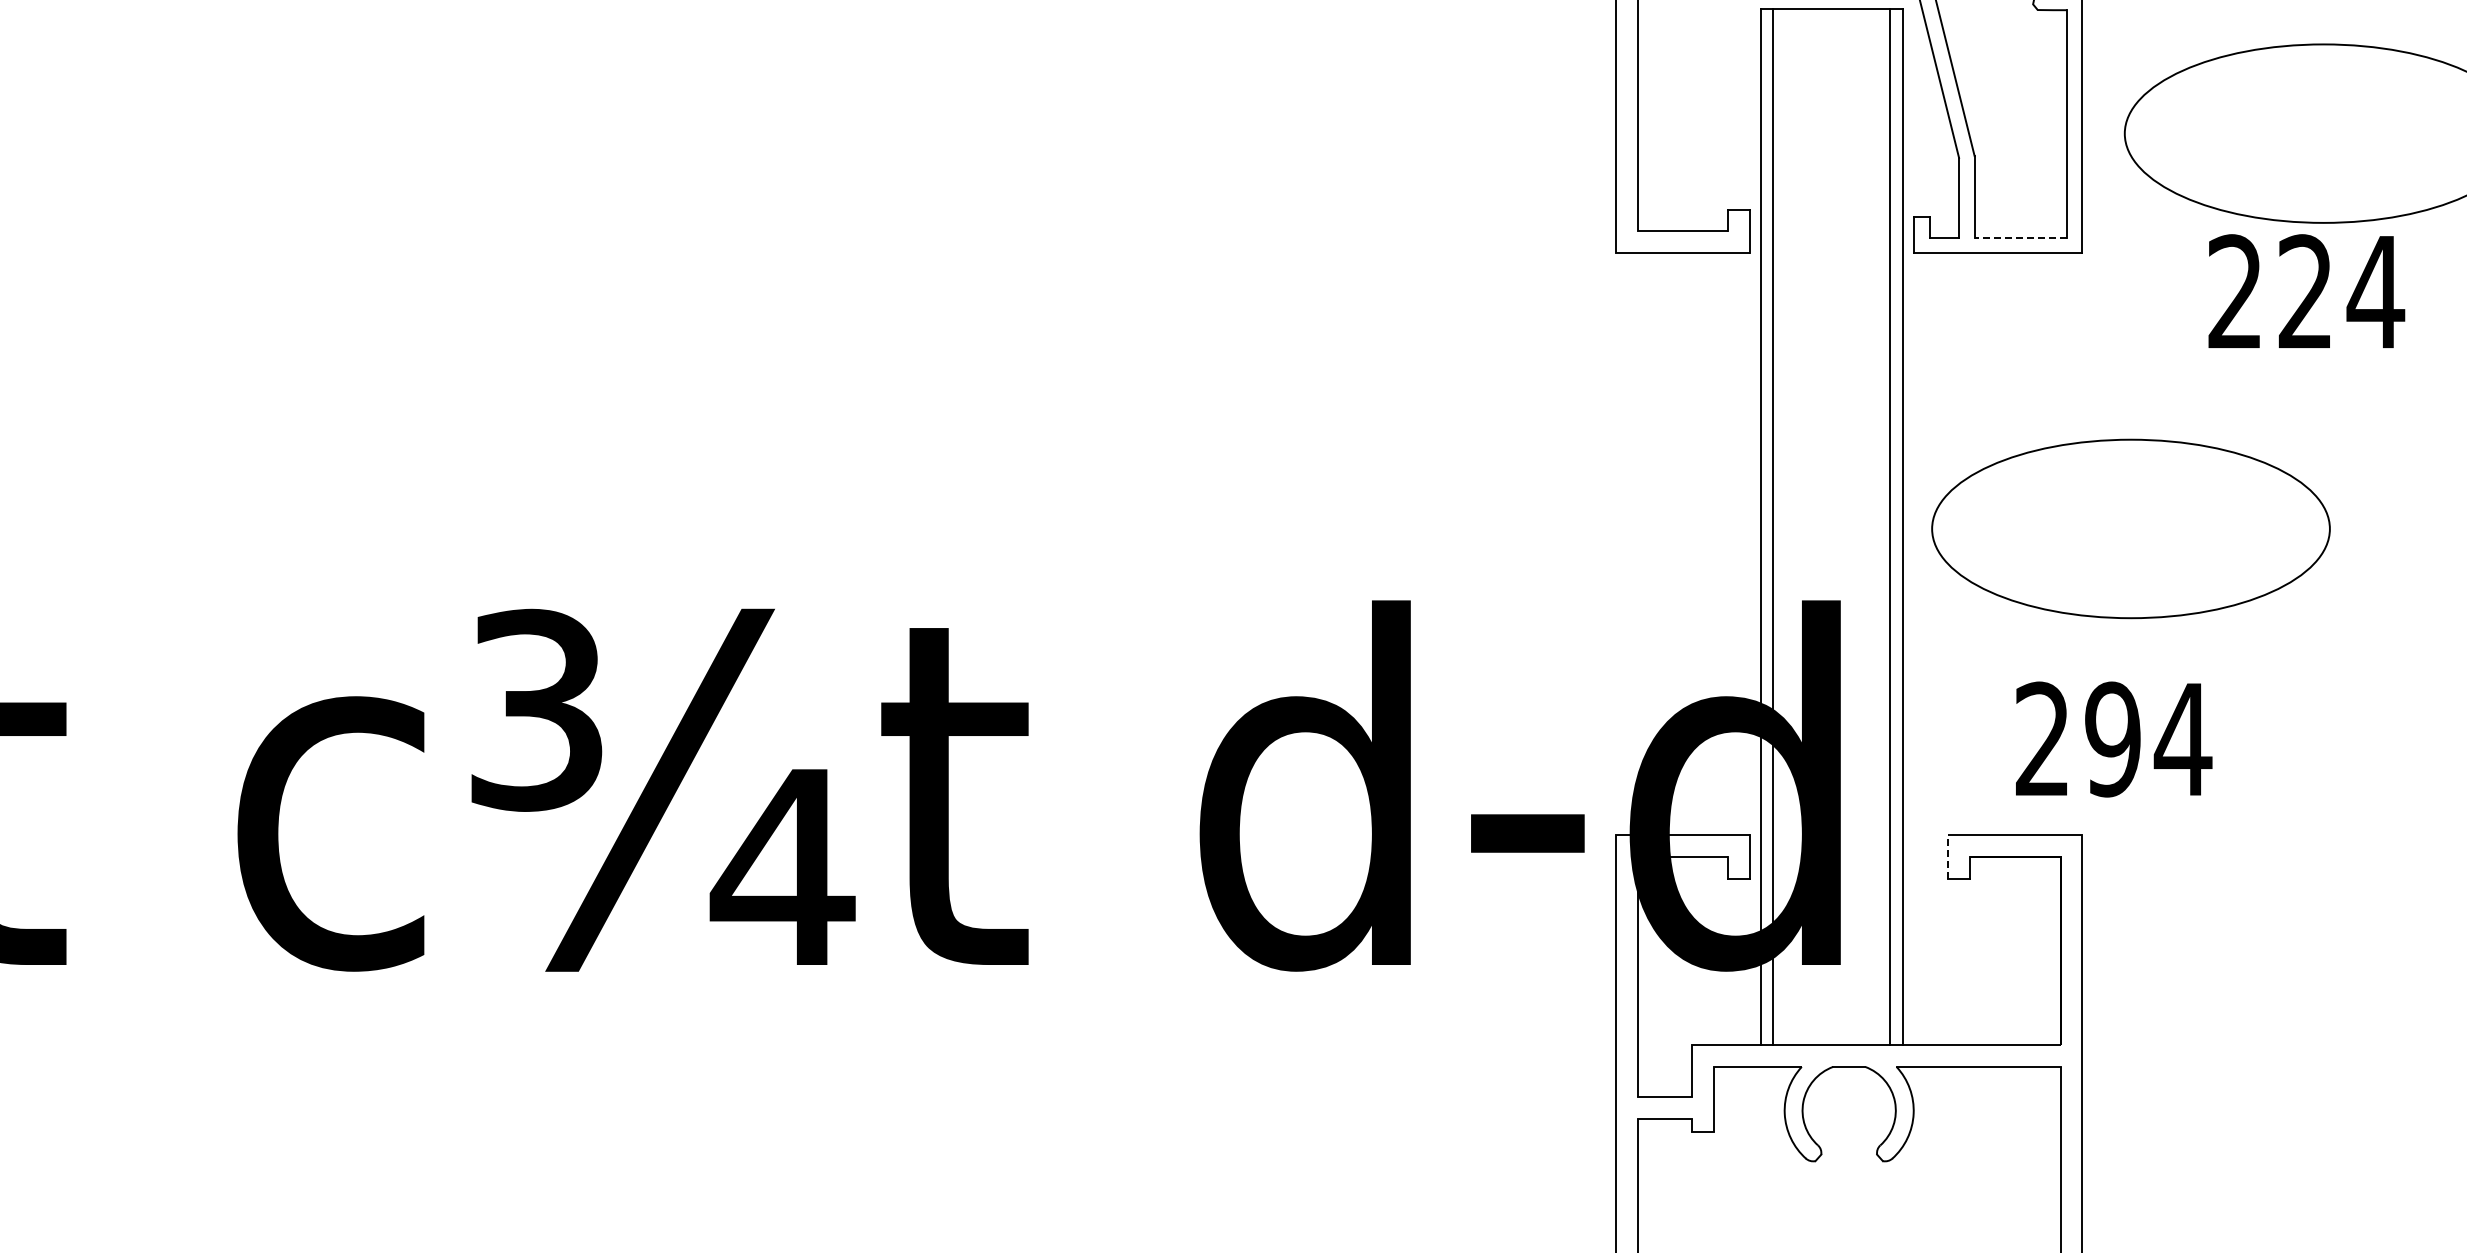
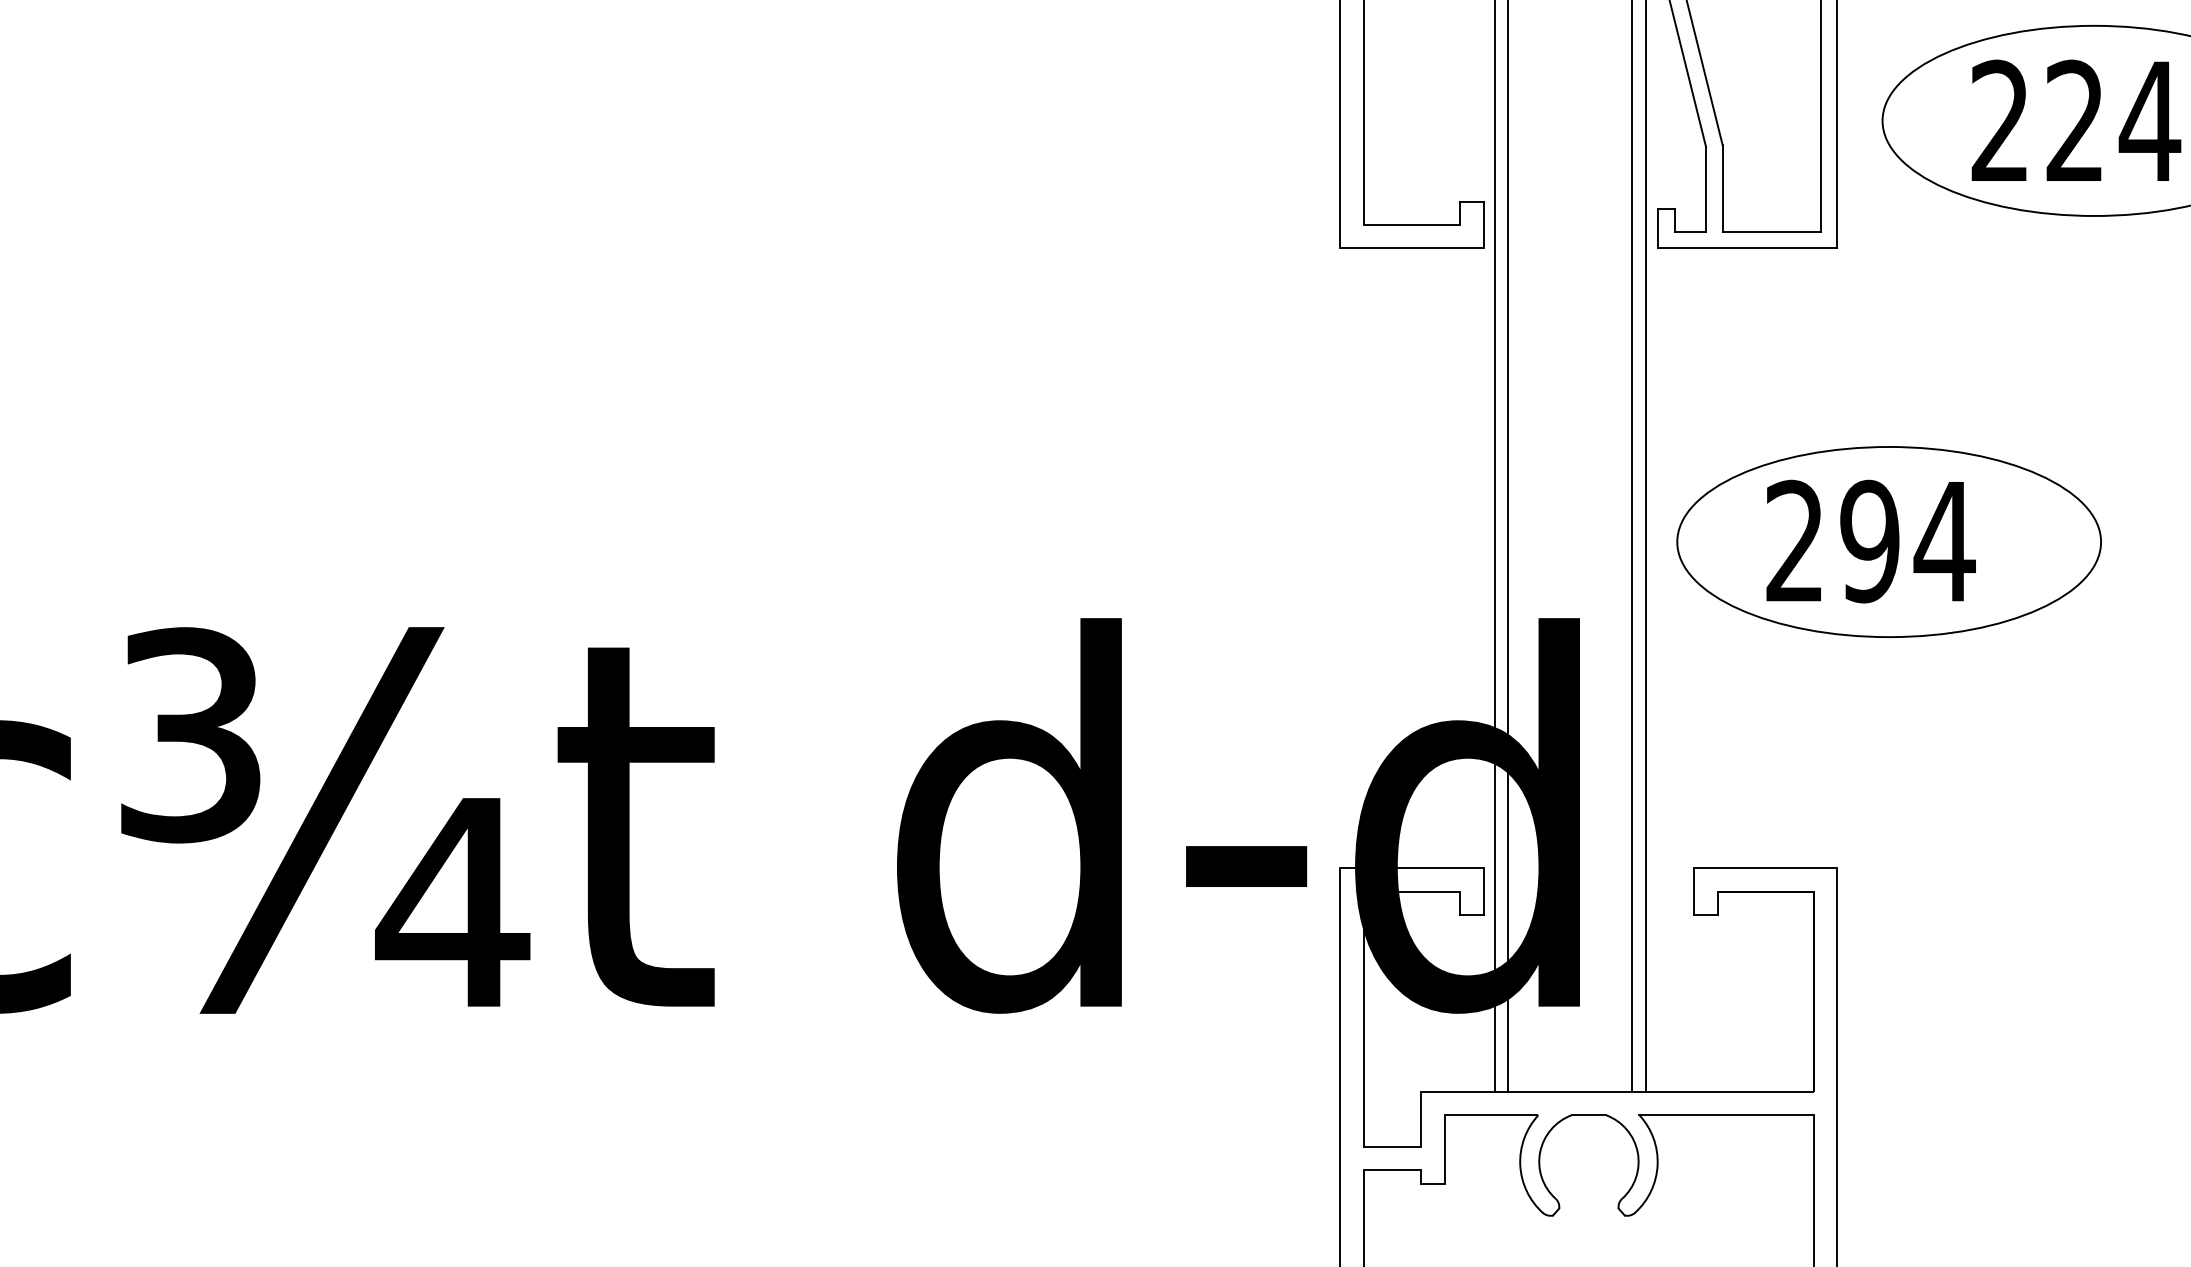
line: (2020, 237) -> (1771, 231), dashed -> solid
text: (2306, 290) -> (2076, 119), moved
text: (2114, 739) -> (1871, 541), moved
line: (1948, 857) -> (1694, 892), dashed -> solid

